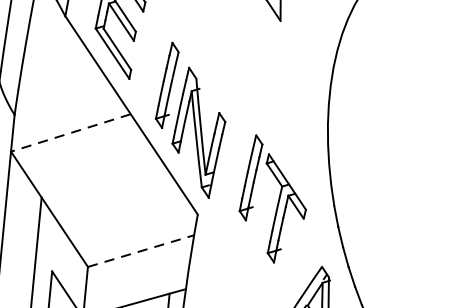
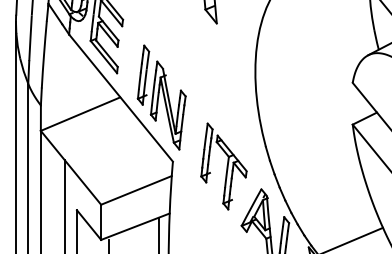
line: (70, 133) -> (80, 114), dashed -> solid
part: (273, 199) -> (223, 166), moved
line: (141, 251) -> (136, 190), dashed -> solid

